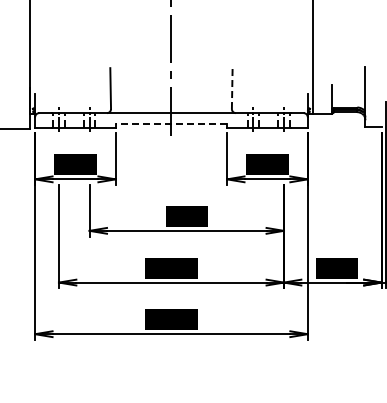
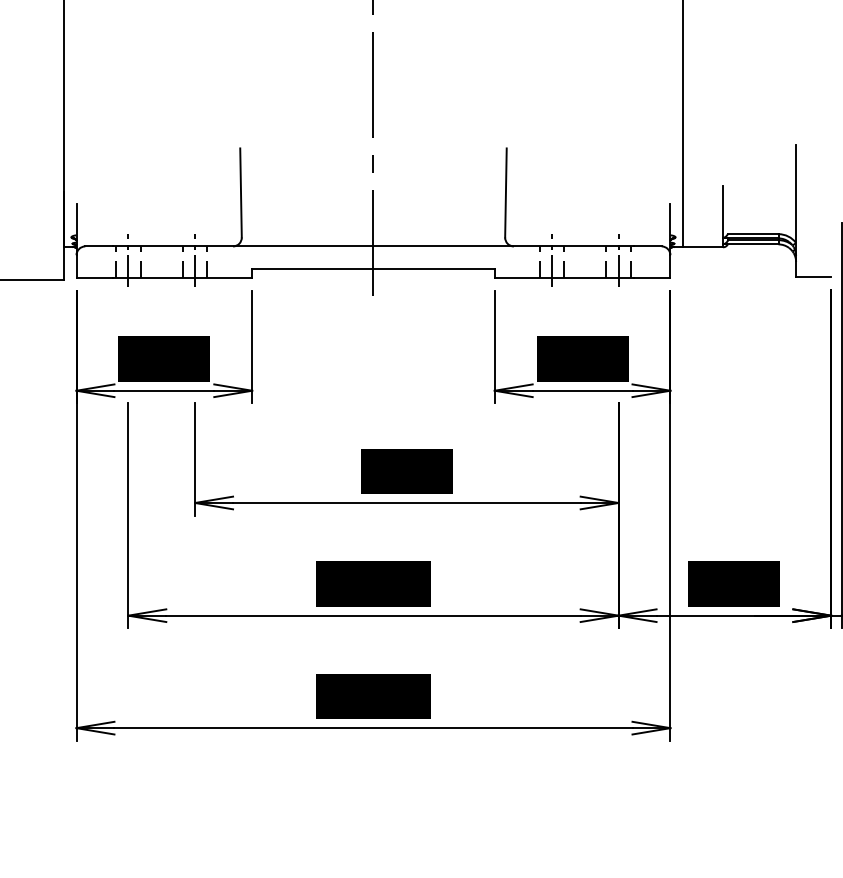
line: (232, 88) -> (506, 192), dashed -> solid
line: (171, 123) -> (373, 269), dashed -> solid

